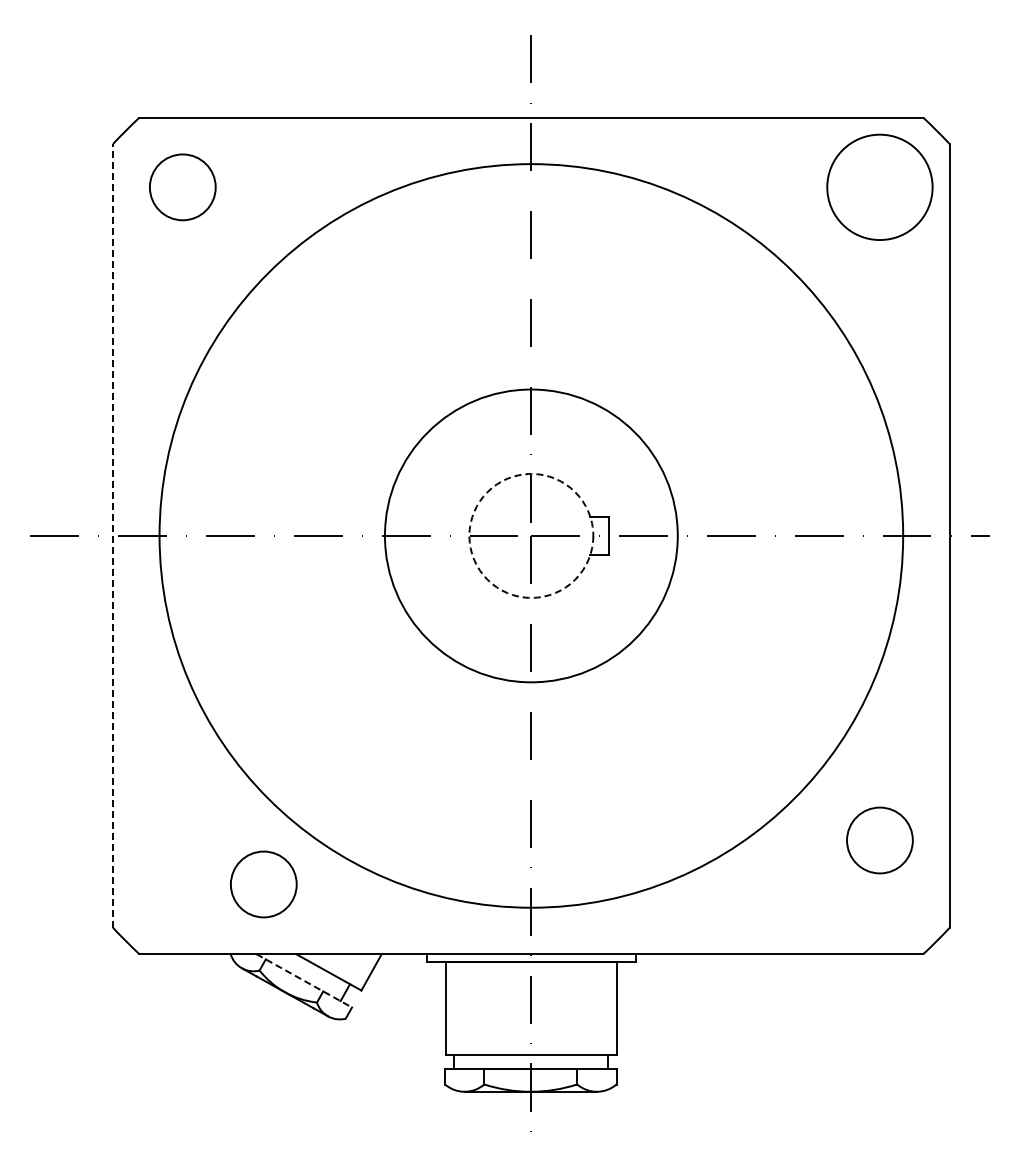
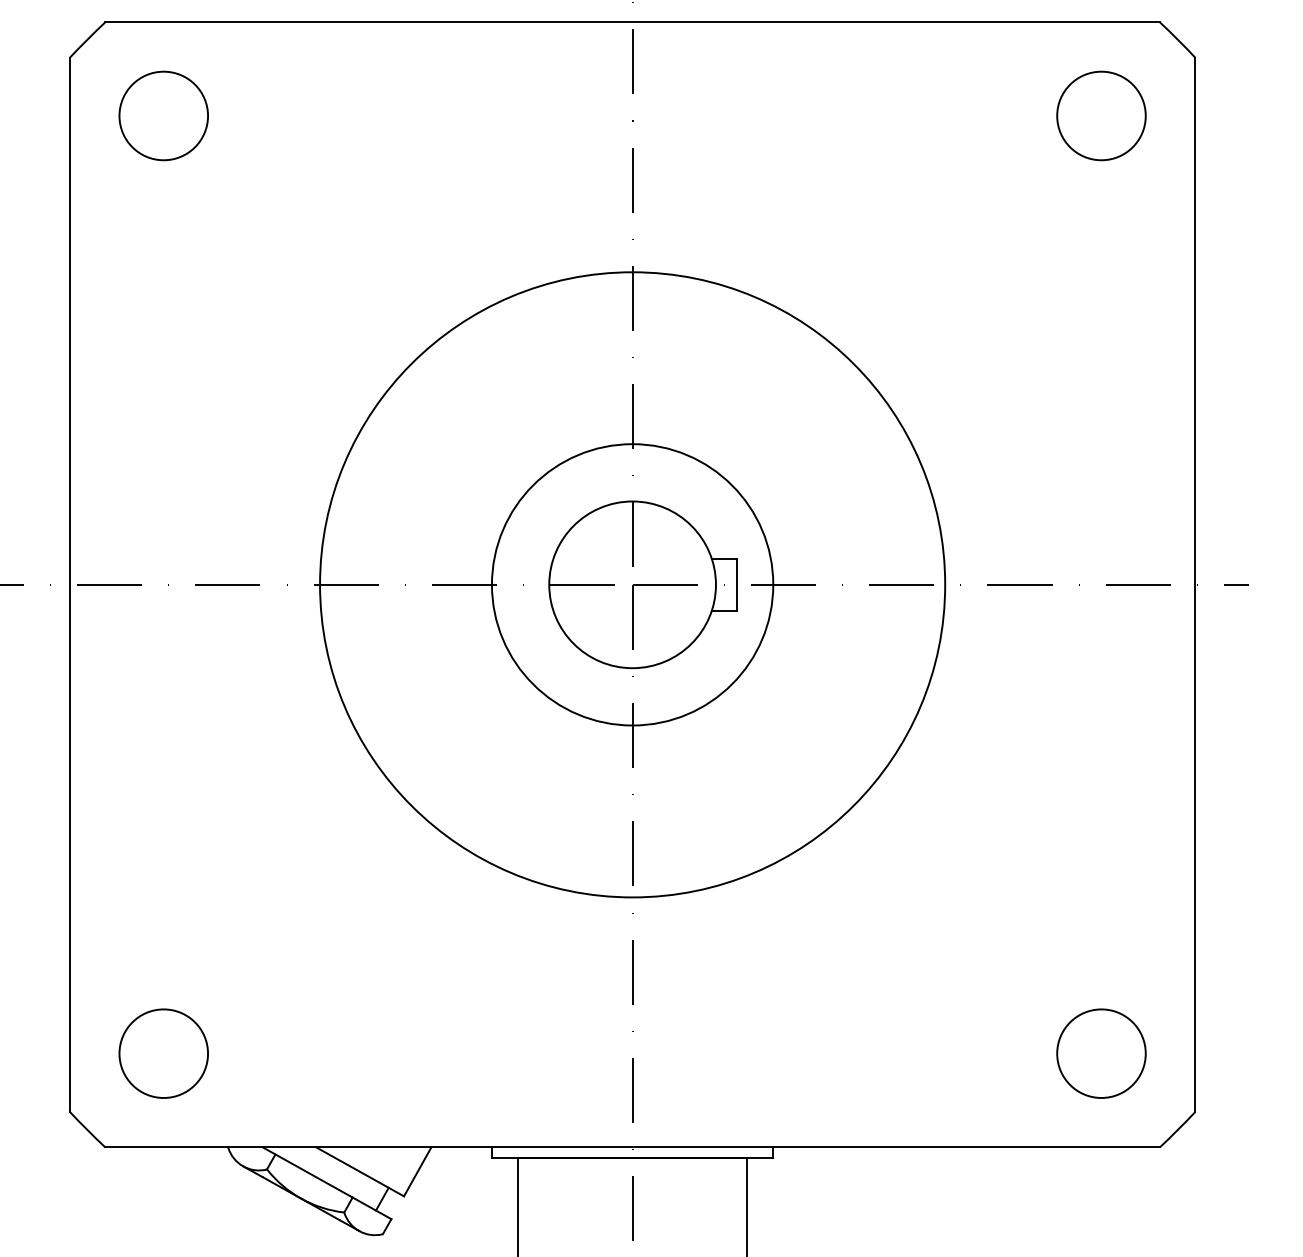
circle: (879, 187) -> (1100, 116), size x0.62
line: (113, 535) -> (70, 584), dashed -> solid
circle: (530, 535) -> (631, 584), size x0.71
circle: (531, 535) -> (632, 584), dashed -> solid
circle: (531, 535) -> (632, 584), size x0.62
circle: (879, 840) -> (1100, 1053), moved
circle: (263, 884) -> (163, 1053), moved
line: (304, 980) -> (327, 1182), dashed -> solid

